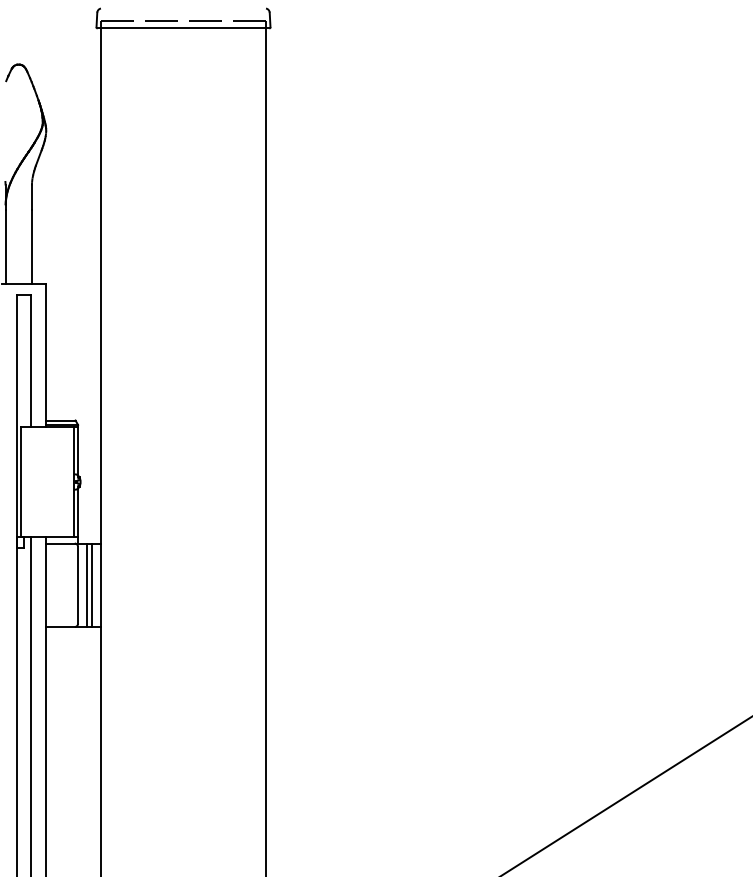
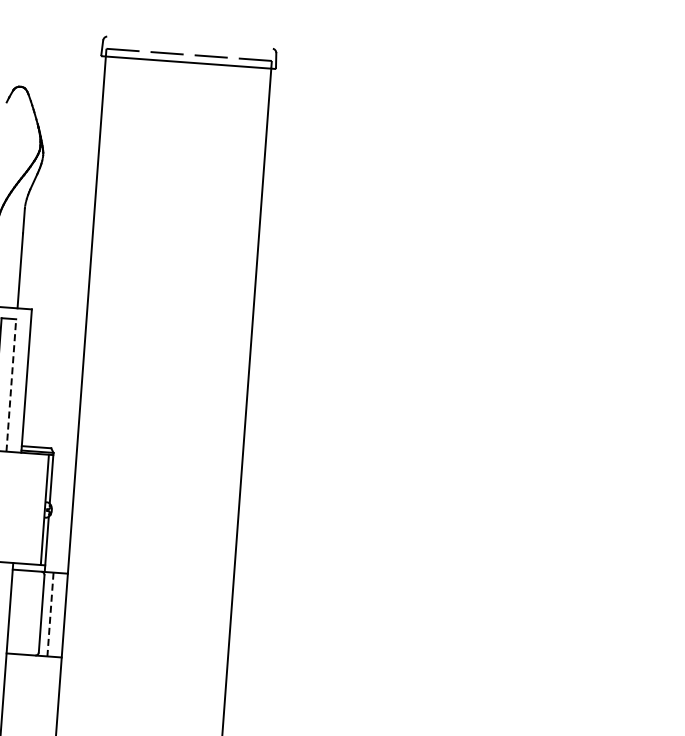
line: (31, 361) -> (11, 385), solid -> dashed
line: (86, 585) -> (50, 614), solid -> dashed
line: (92, 585) -> (56, 615), removed

